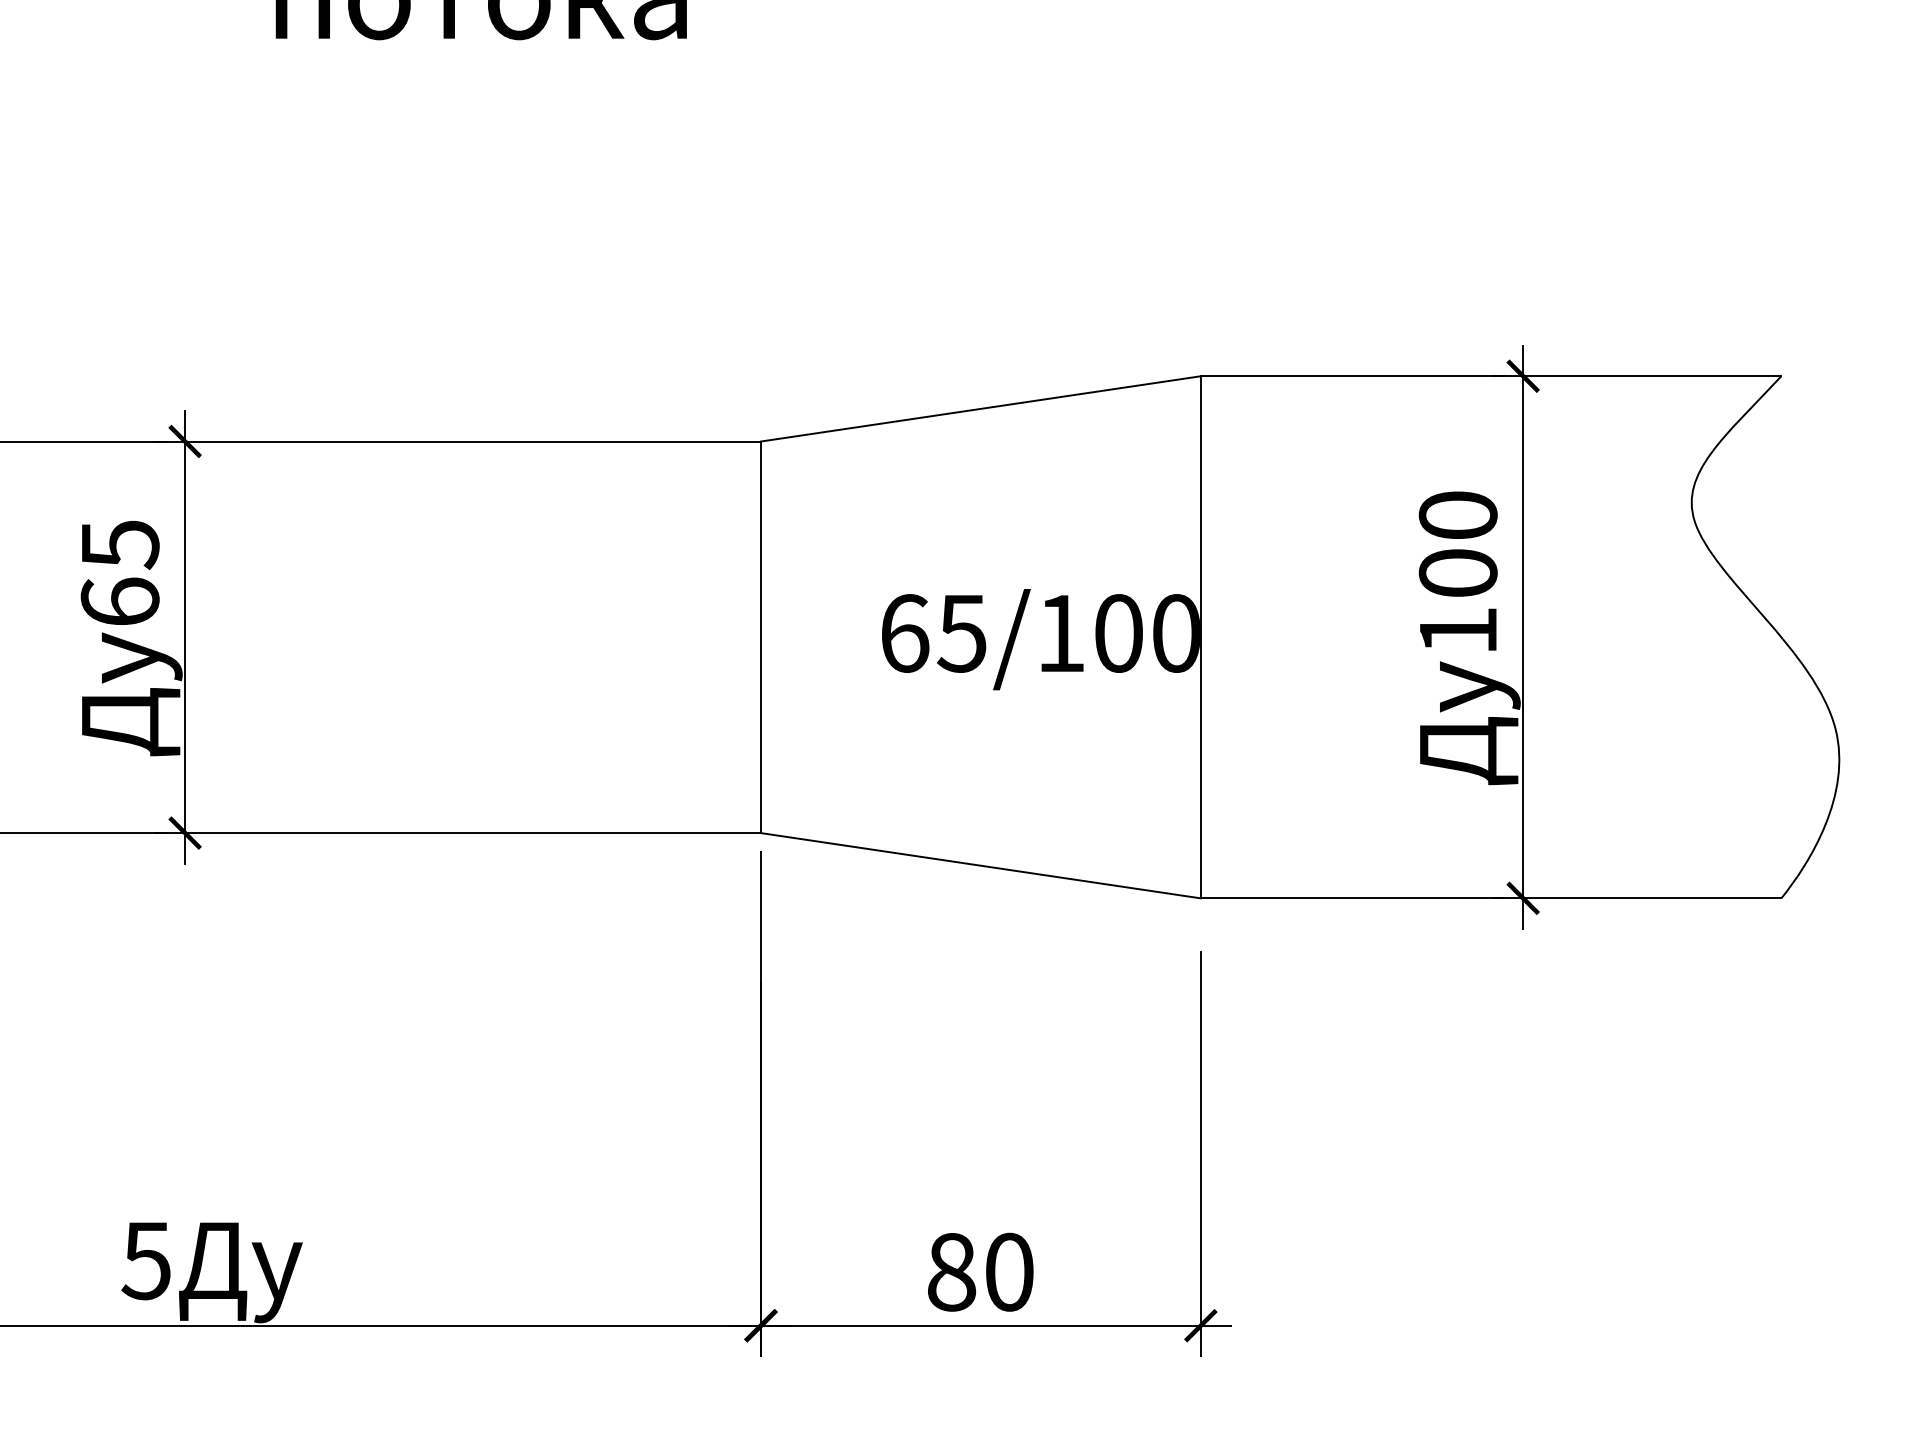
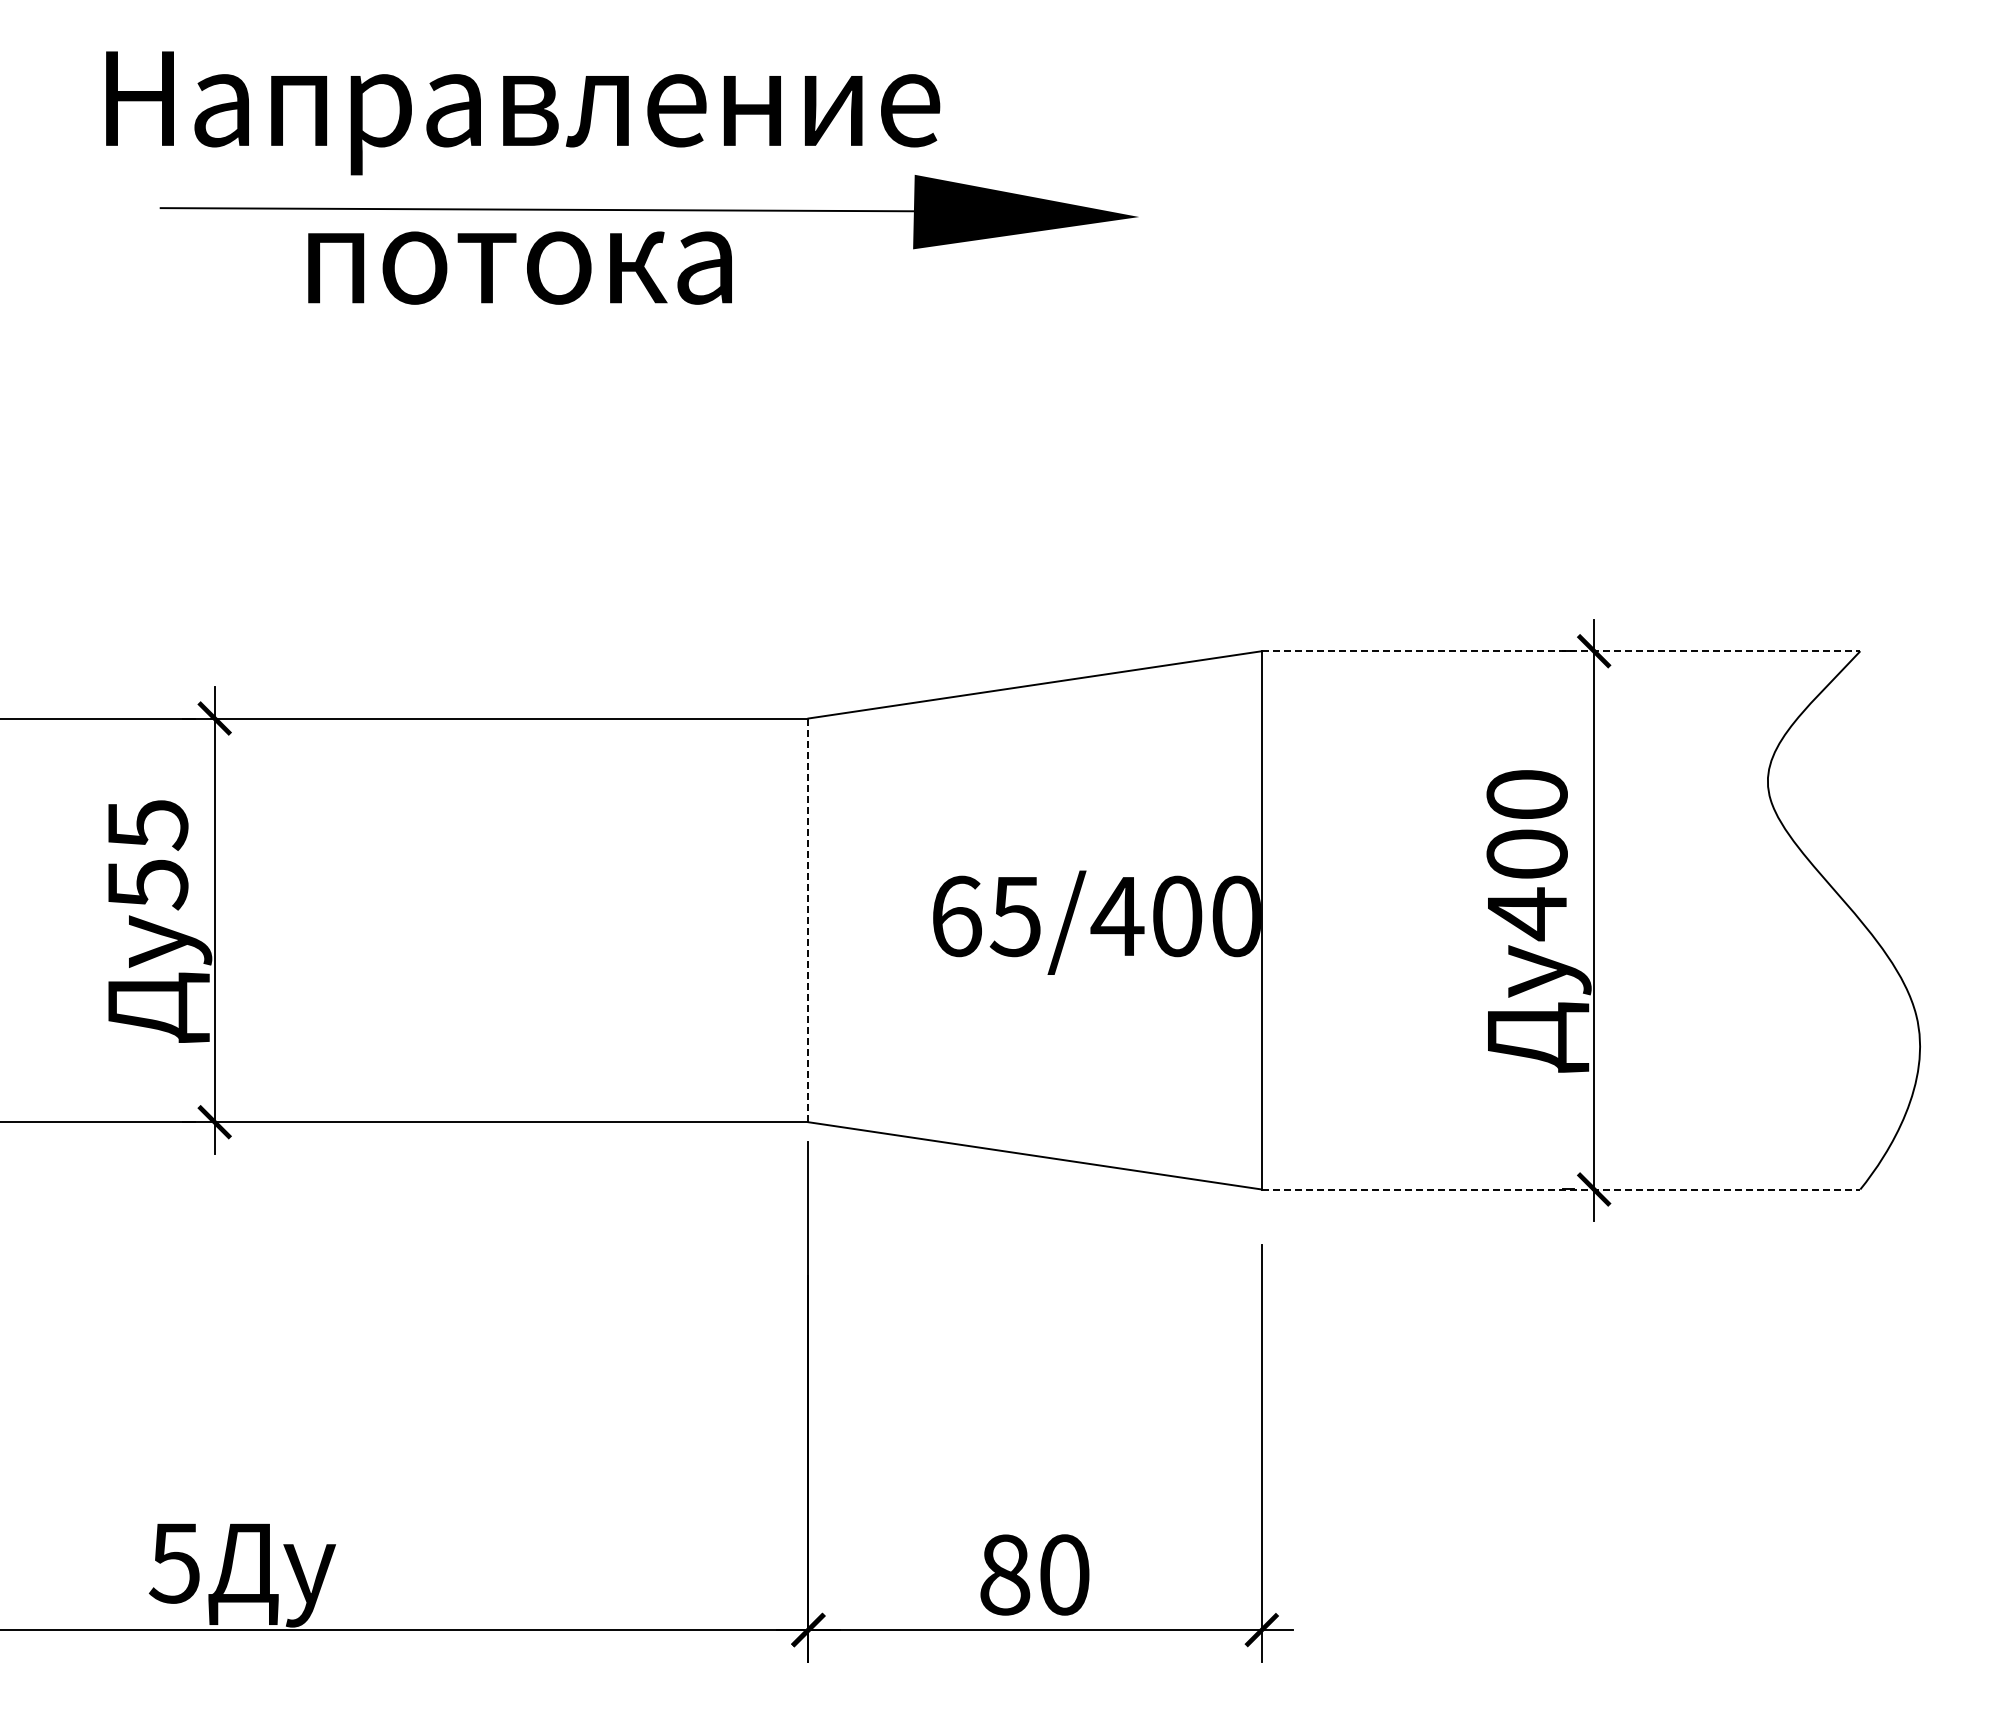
line: (1491, 376) -> (1561, 651), solid -> dashed
text: (119, 602) -> (147, 884), 65 -> 55
text: (1458, 631) -> (1527, 914), 100 -> 400
text: (1060, 633) -> (1117, 916), 65/100 -> 65/400
line: (761, 637) -> (808, 920), solid -> dashed
line: (1491, 898) -> (1561, 1189), solid -> dashed

